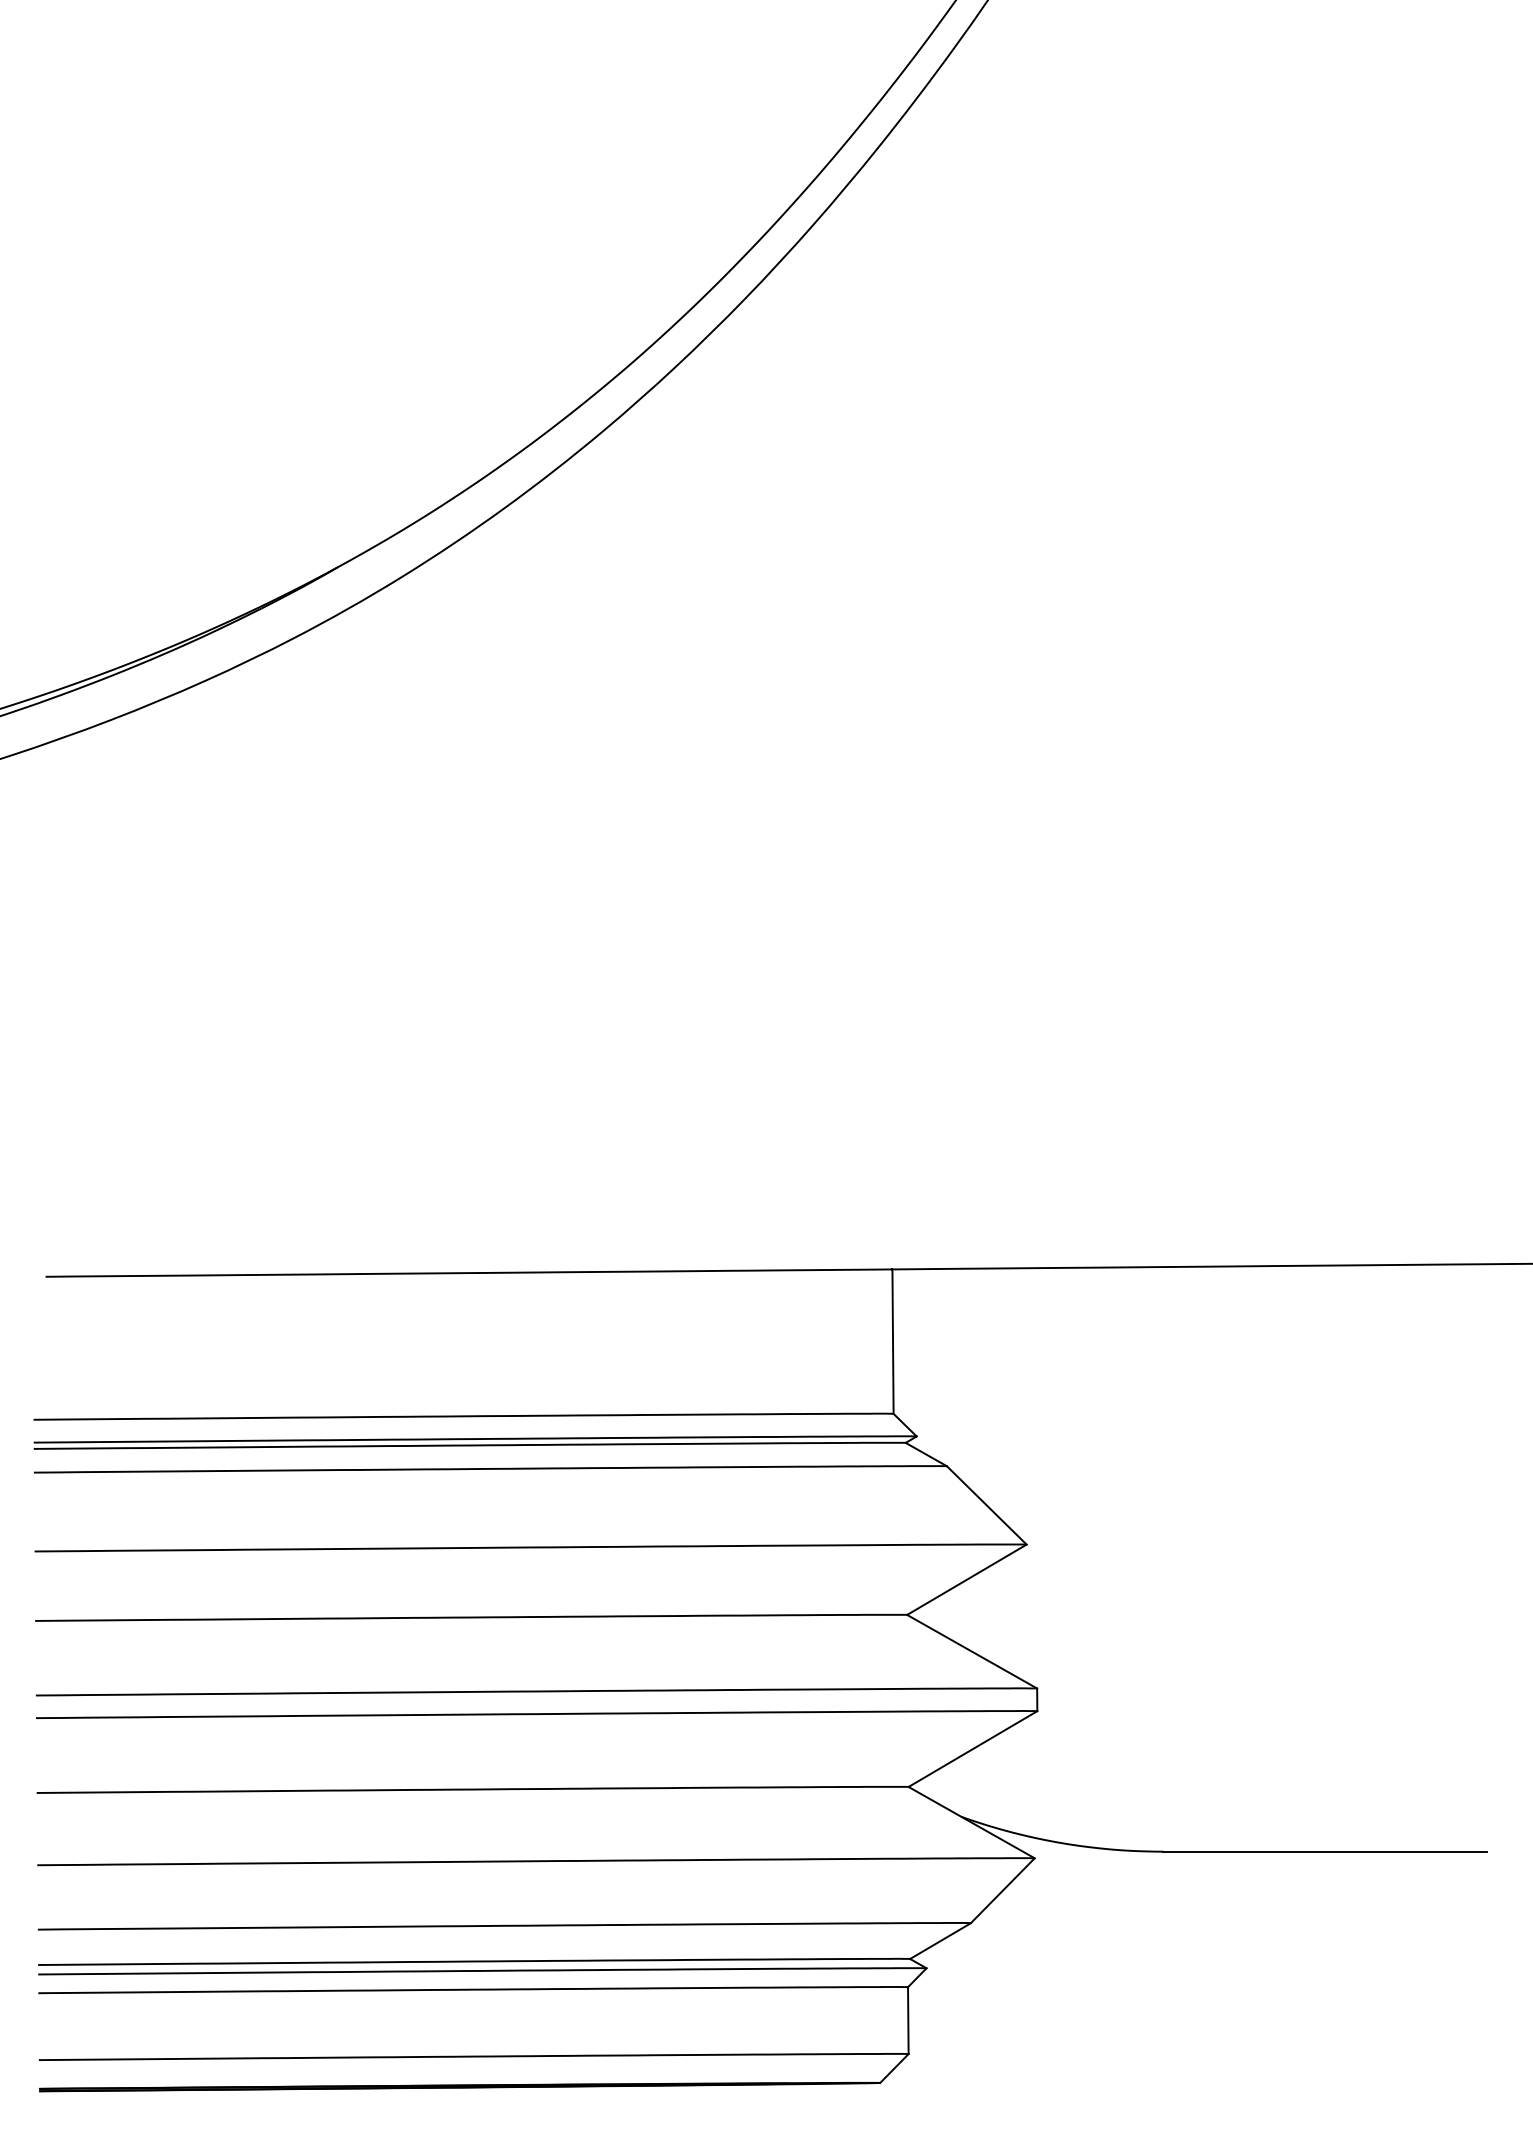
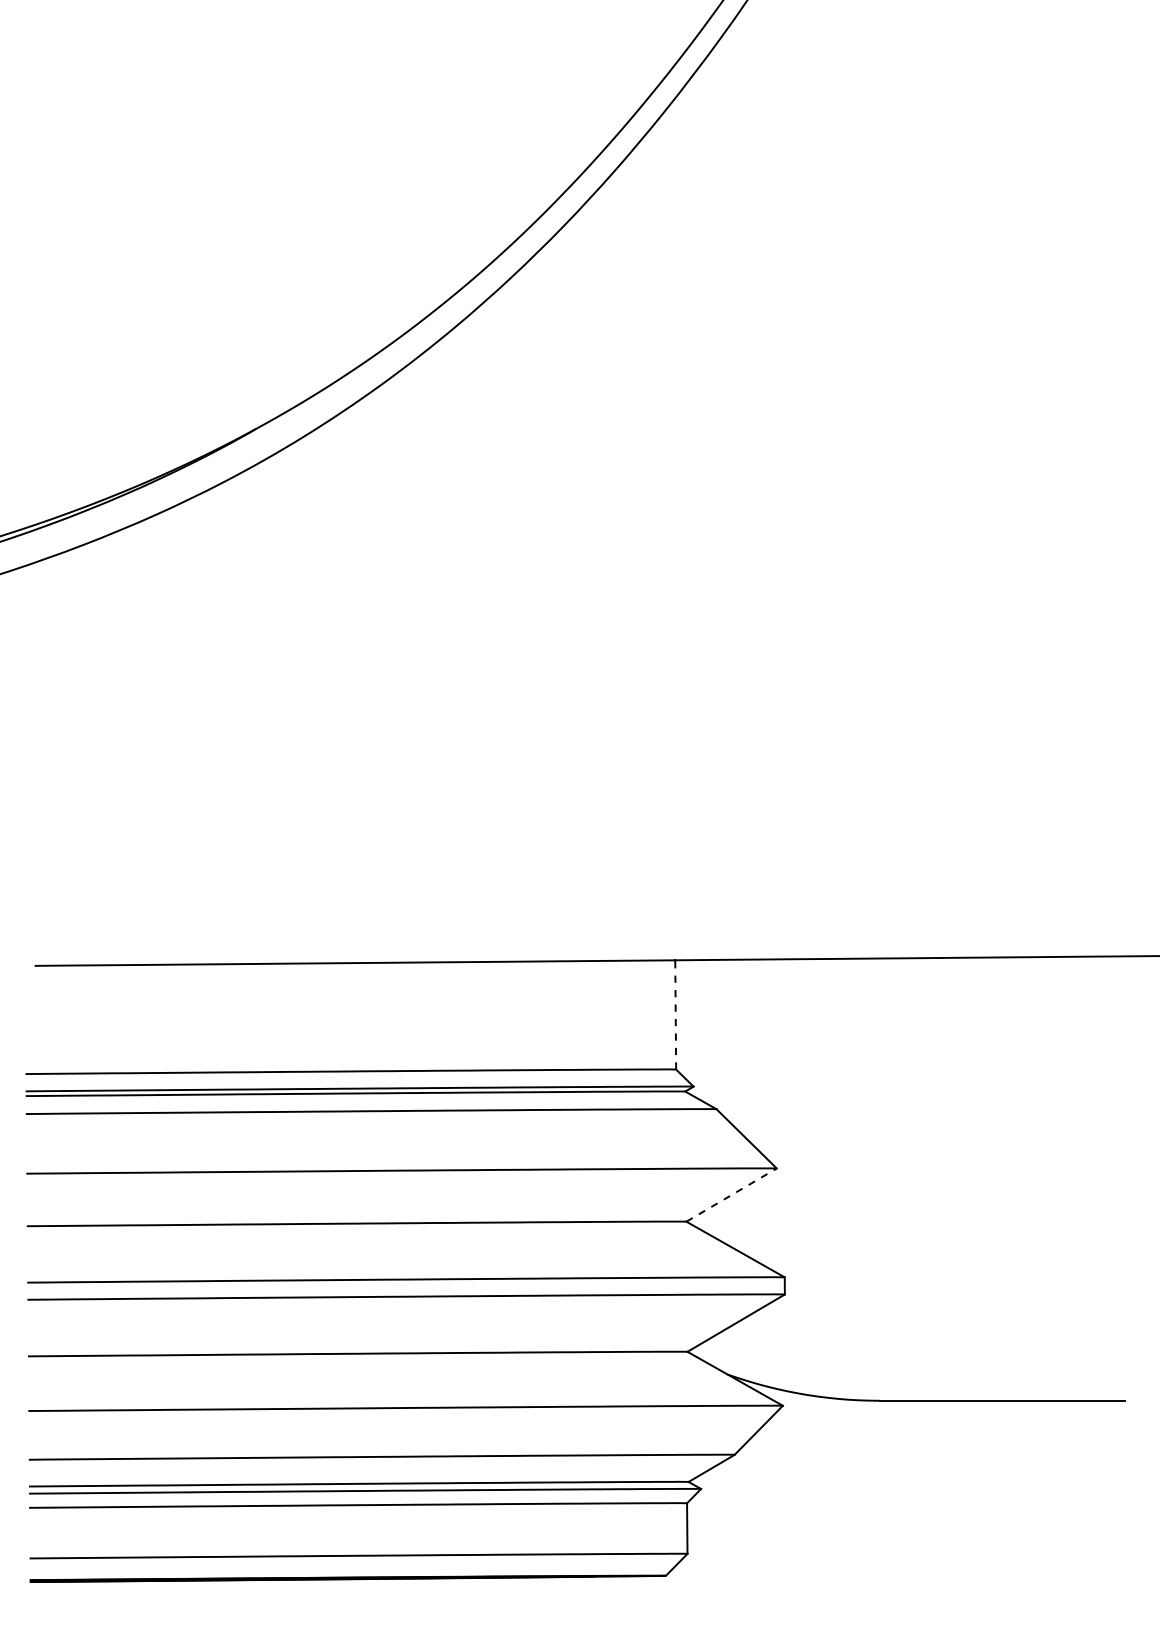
line: (892, 1341) -> (675, 1014), solid -> dashed
line: (968, 1579) -> (732, 1194), solid -> dashed

